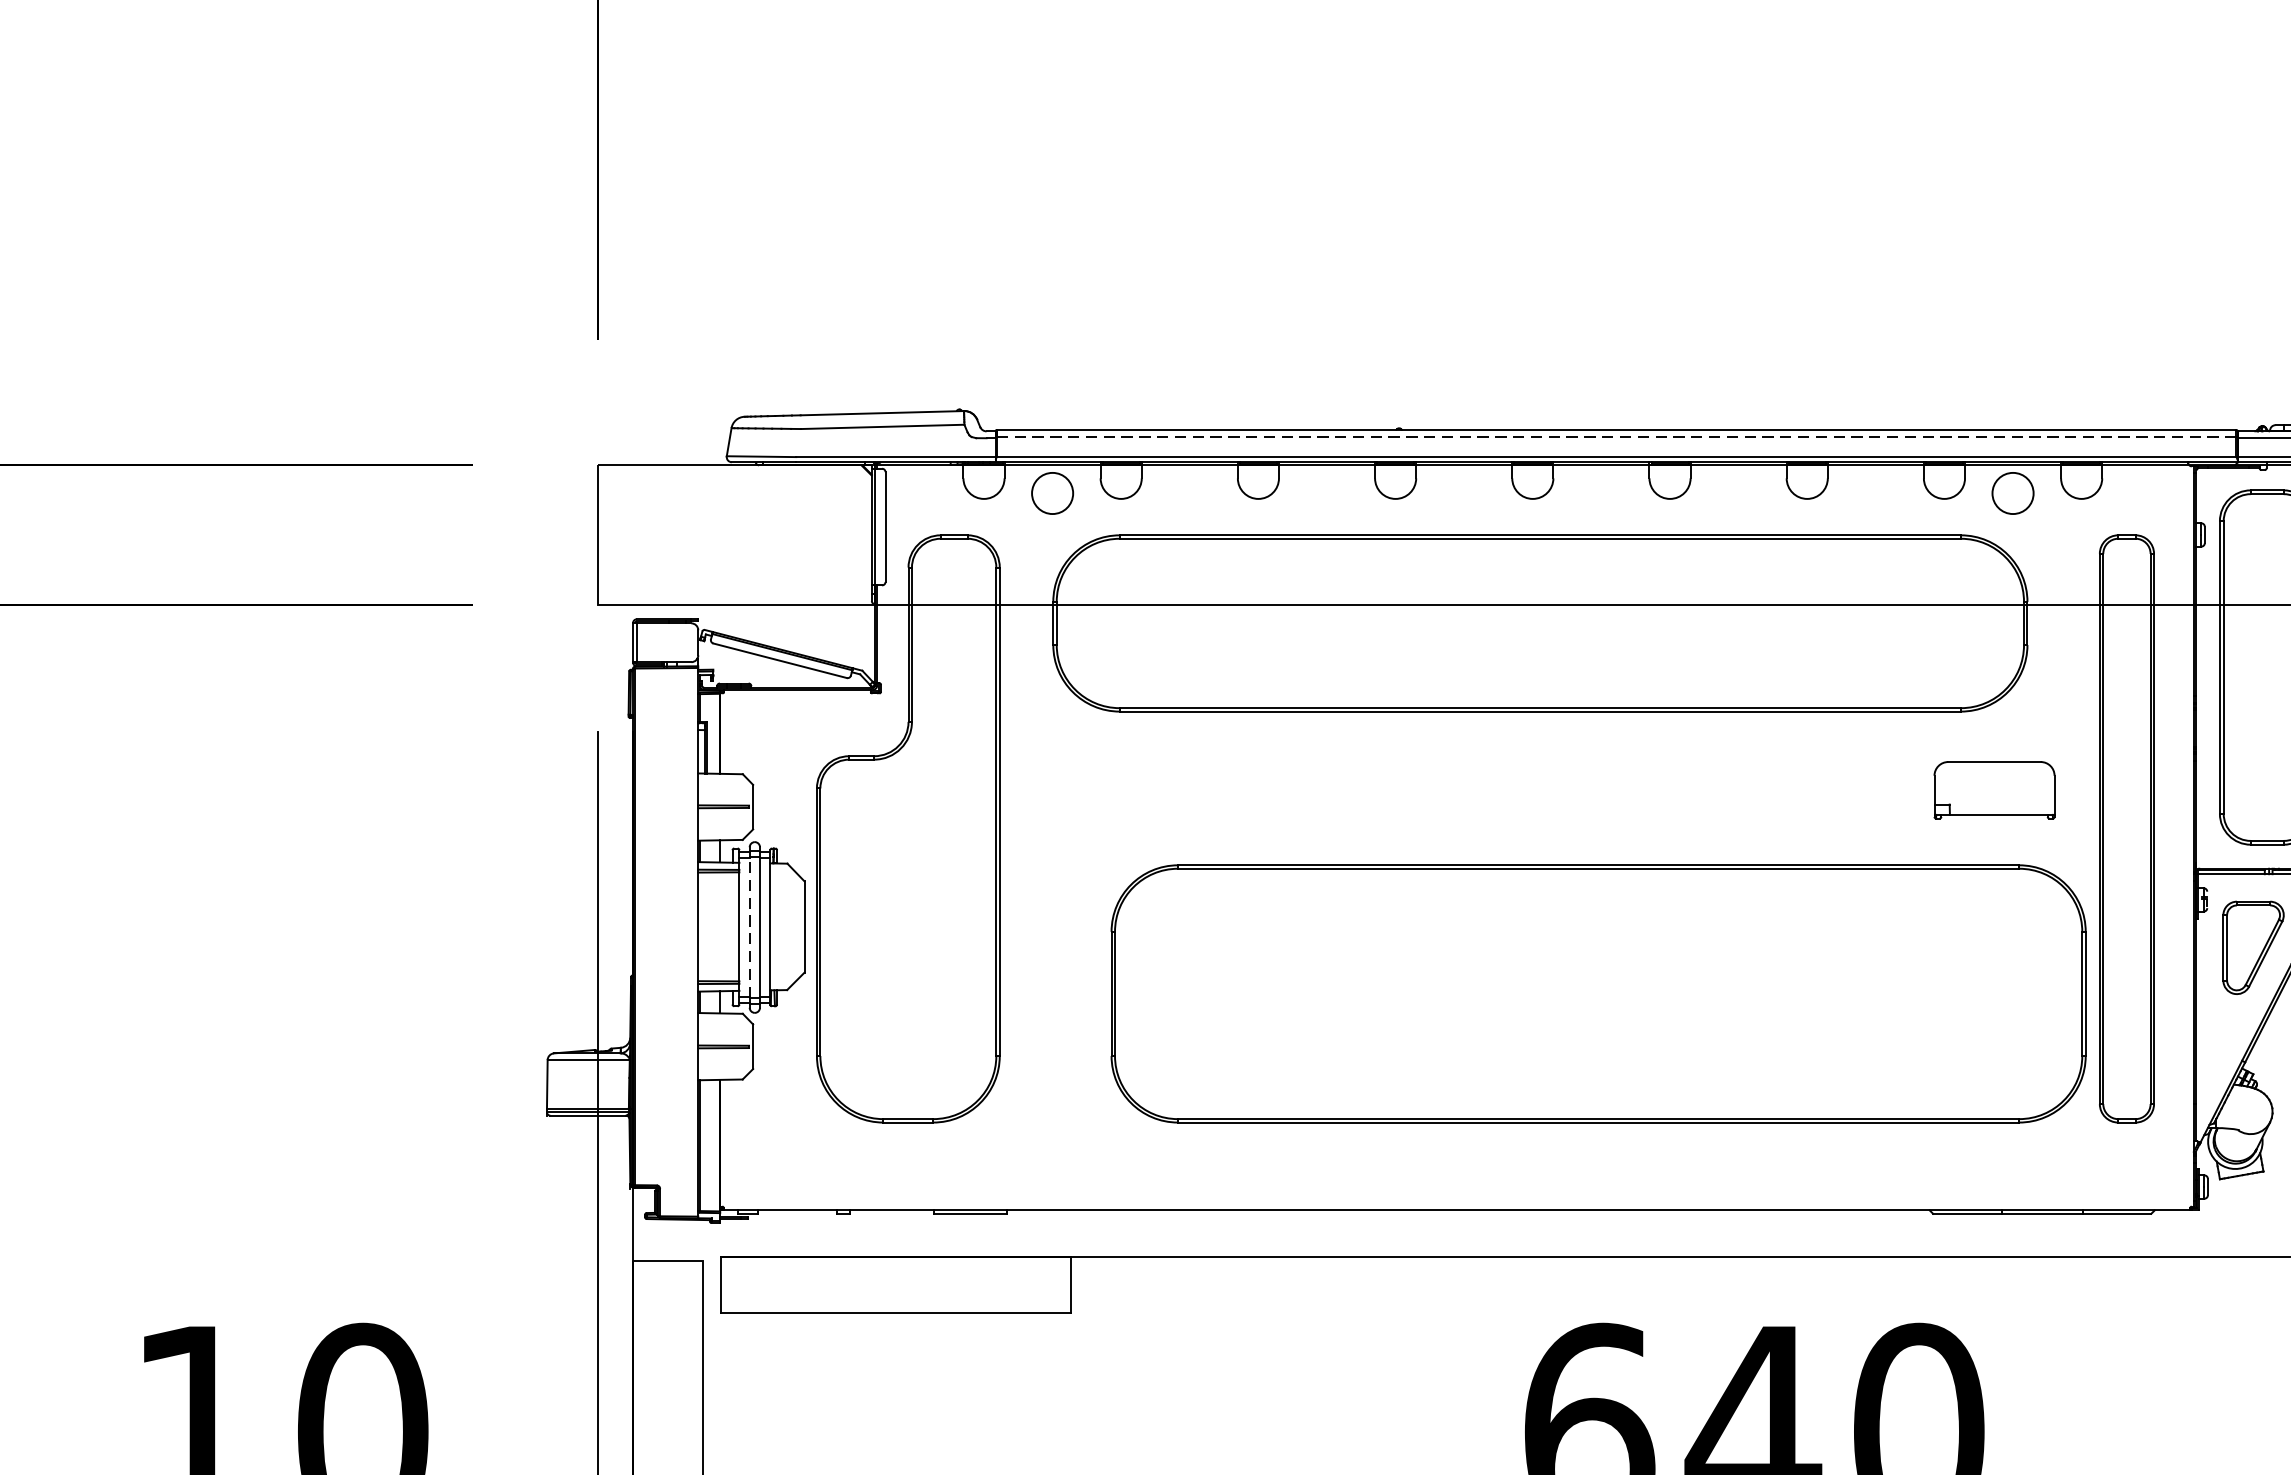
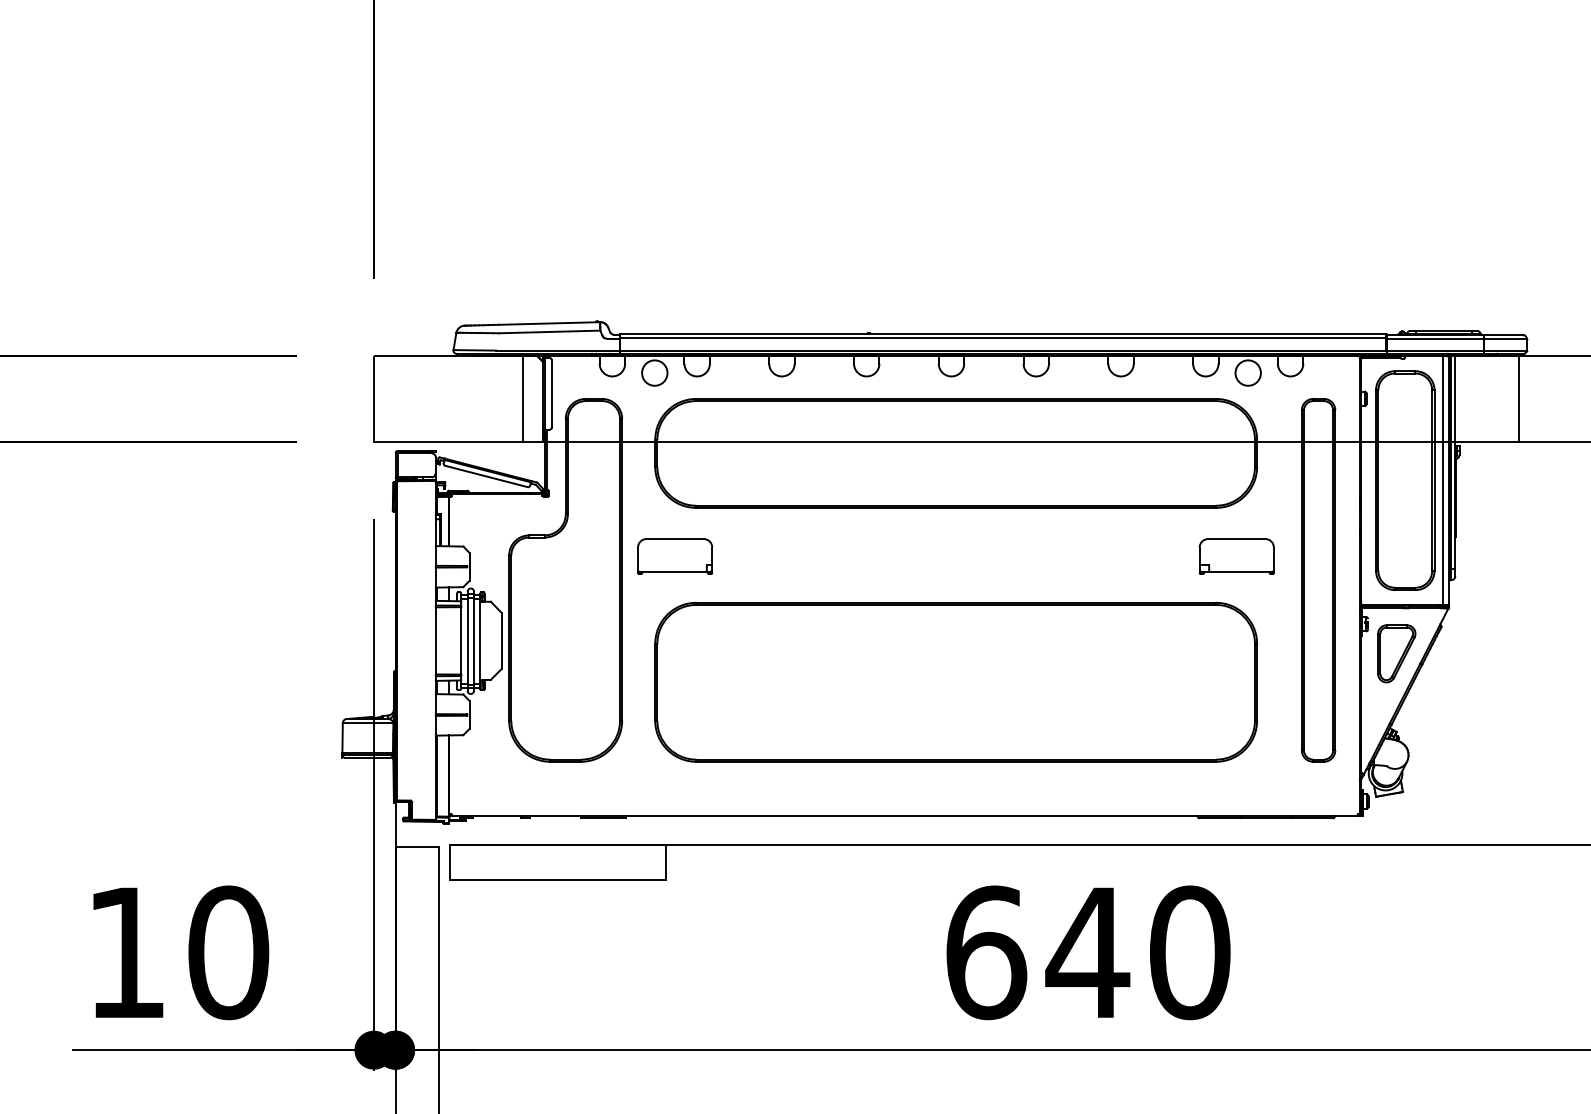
line: (1616, 437) -> (1003, 338), dashed -> solid
line: (840, 534) -> (523, 398), added
part: (1086, 790) -> (675, 556), added
line: (749, 926) -> (467, 640), dashed -> solid
part: (1597, 994) -> (955, 682), moved

